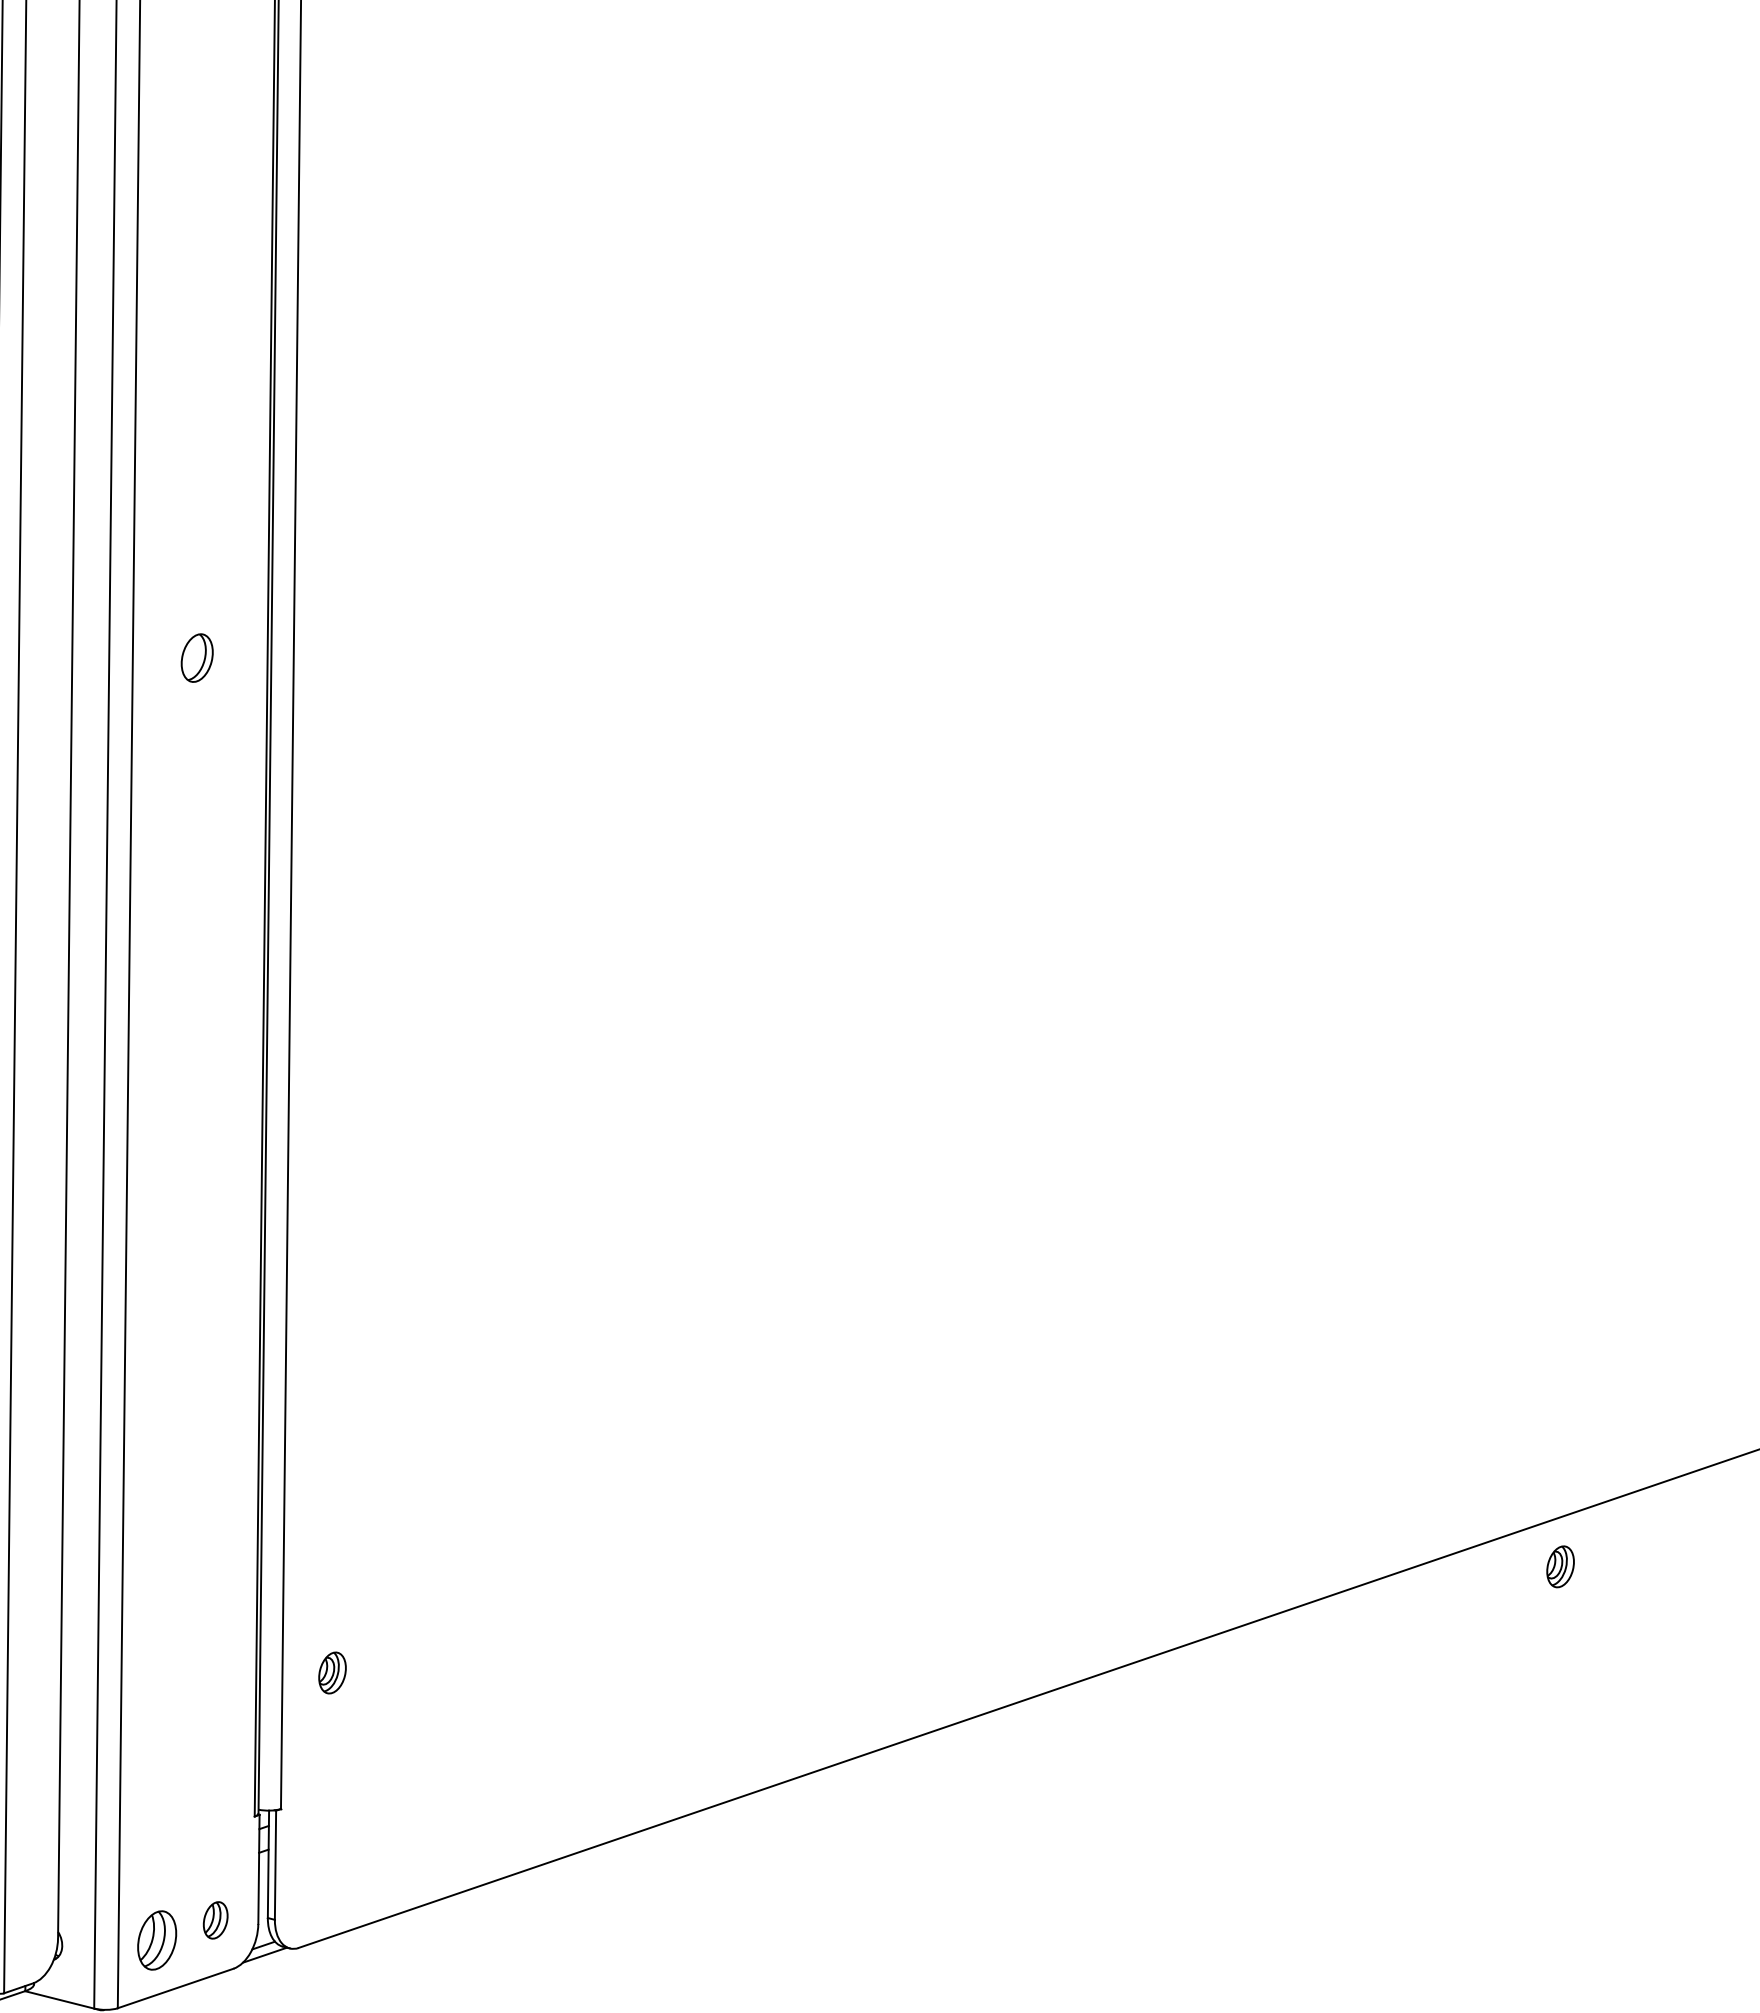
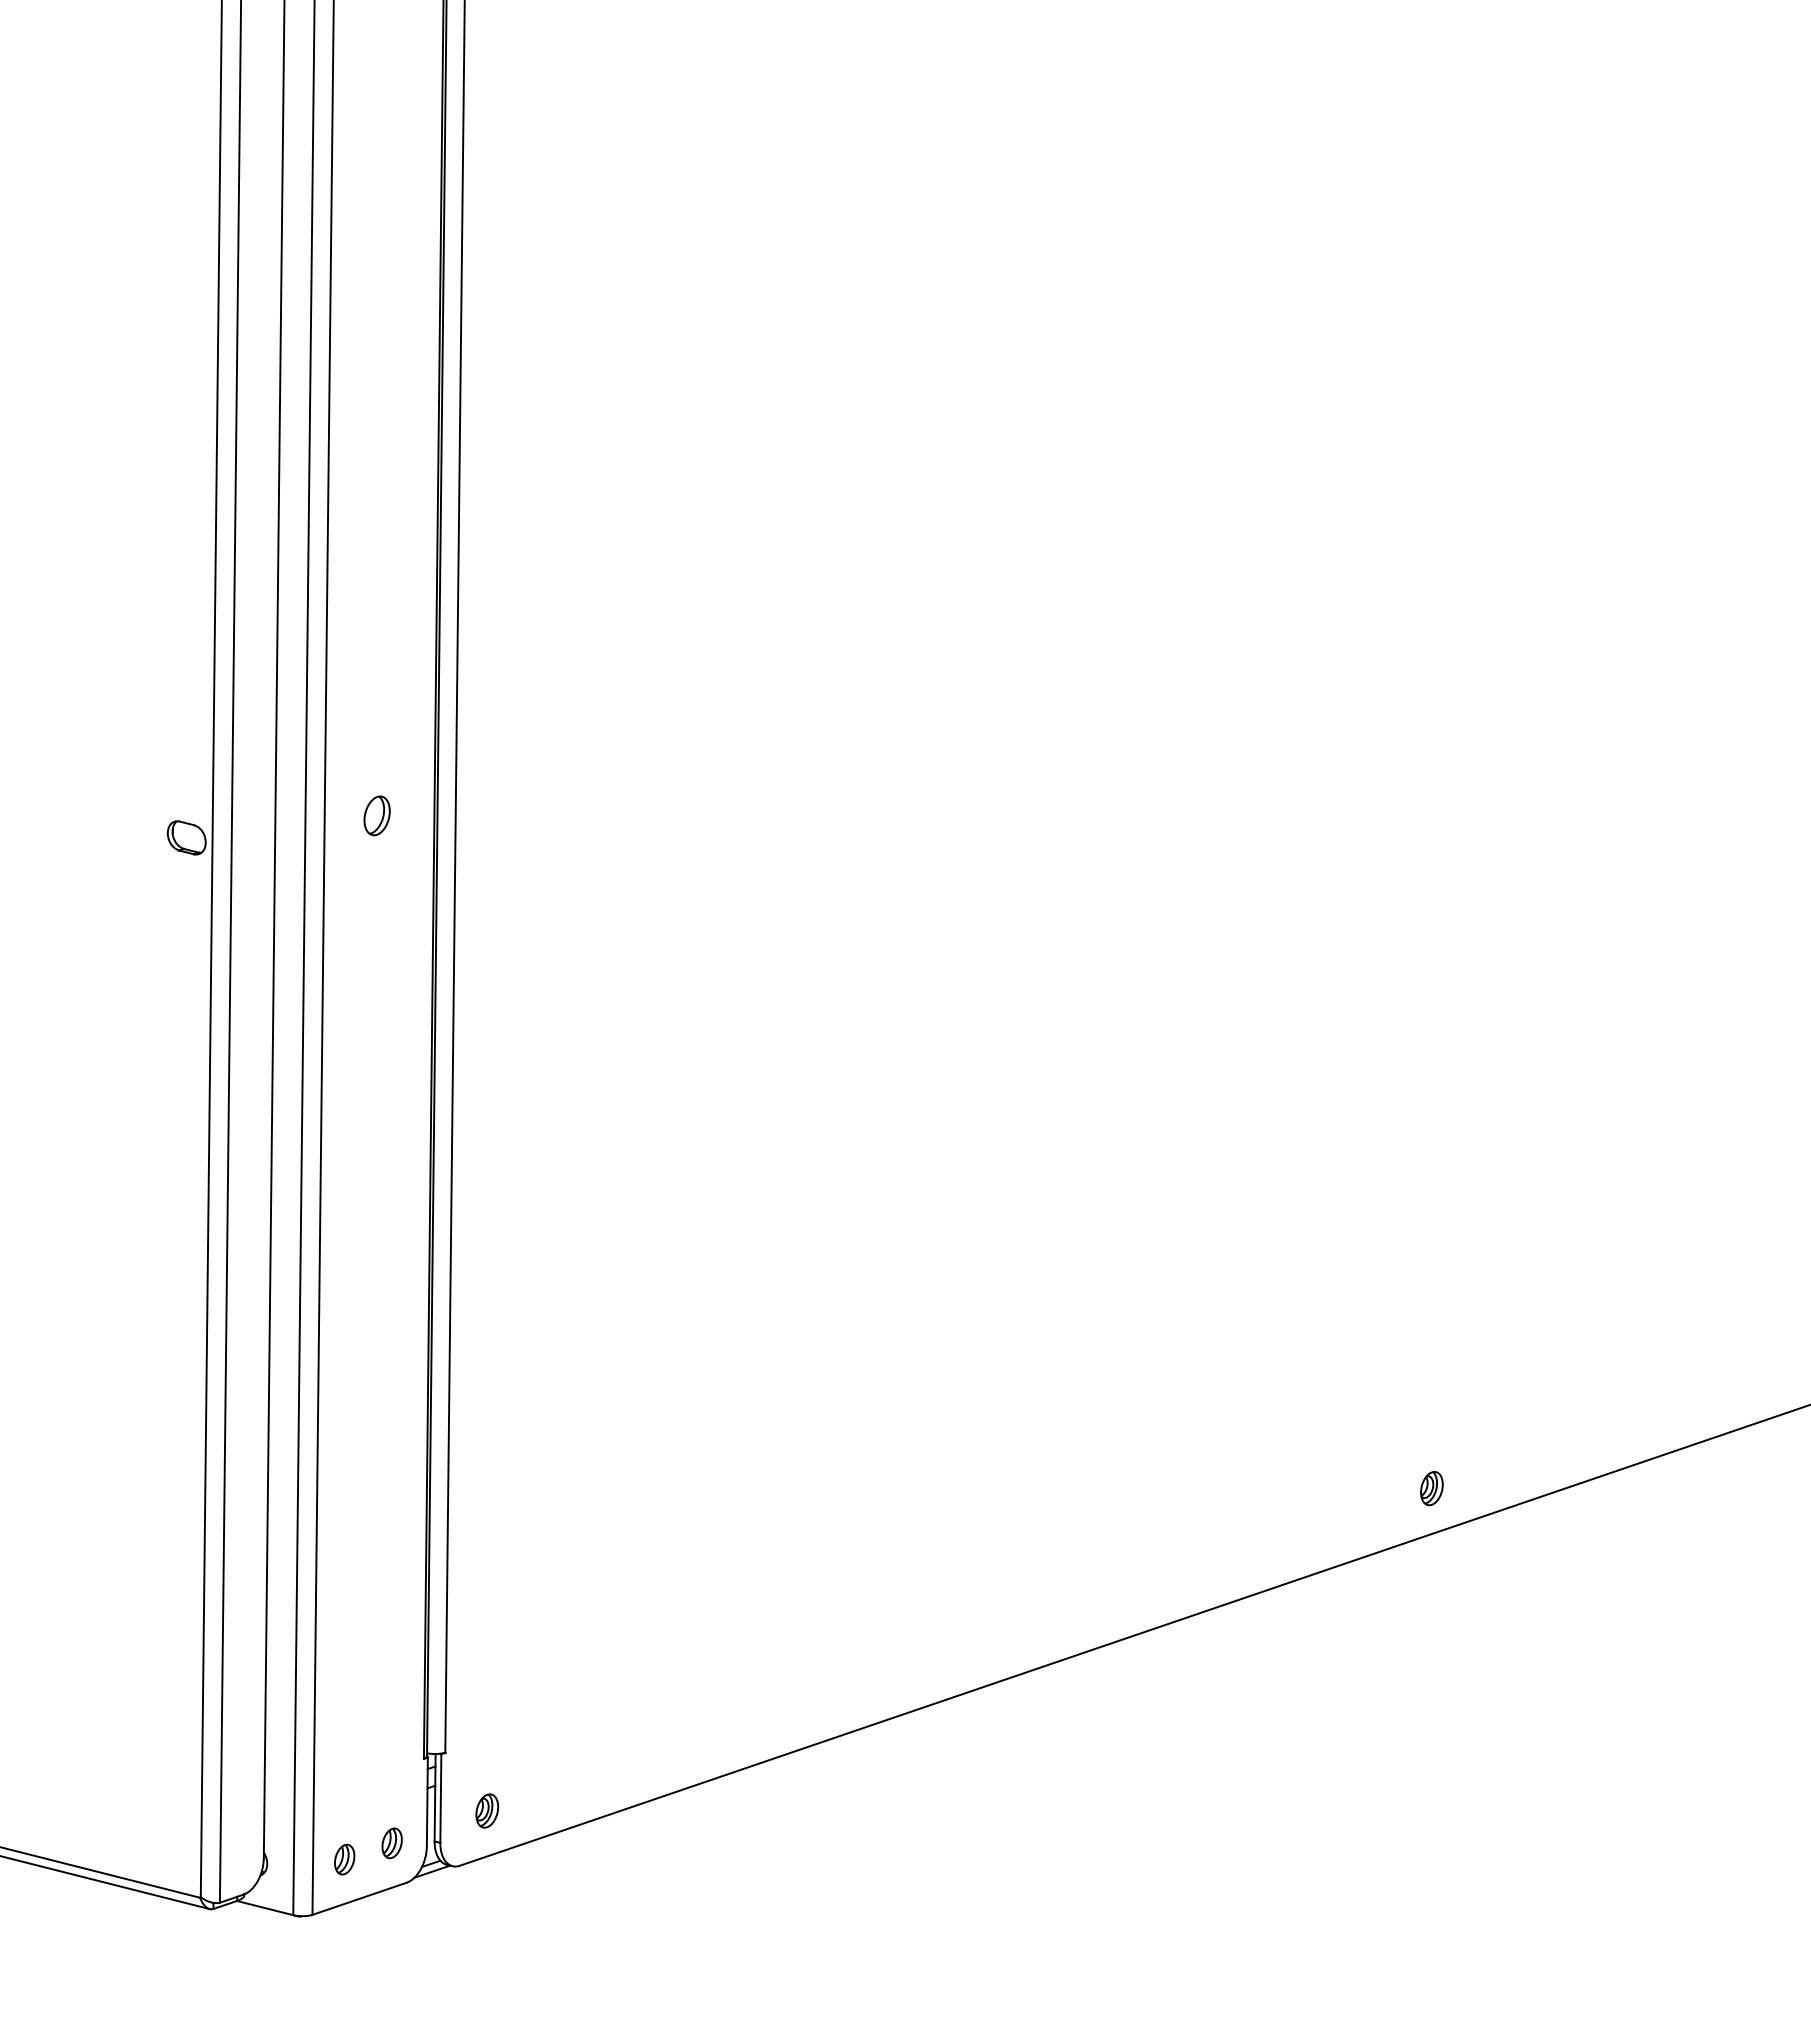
part: (1560, 1566) -> (1431, 1488), moved
part: (331, 1672) -> (486, 1810), moved
part: (157, 1940) -> (344, 1859), size x0.62

